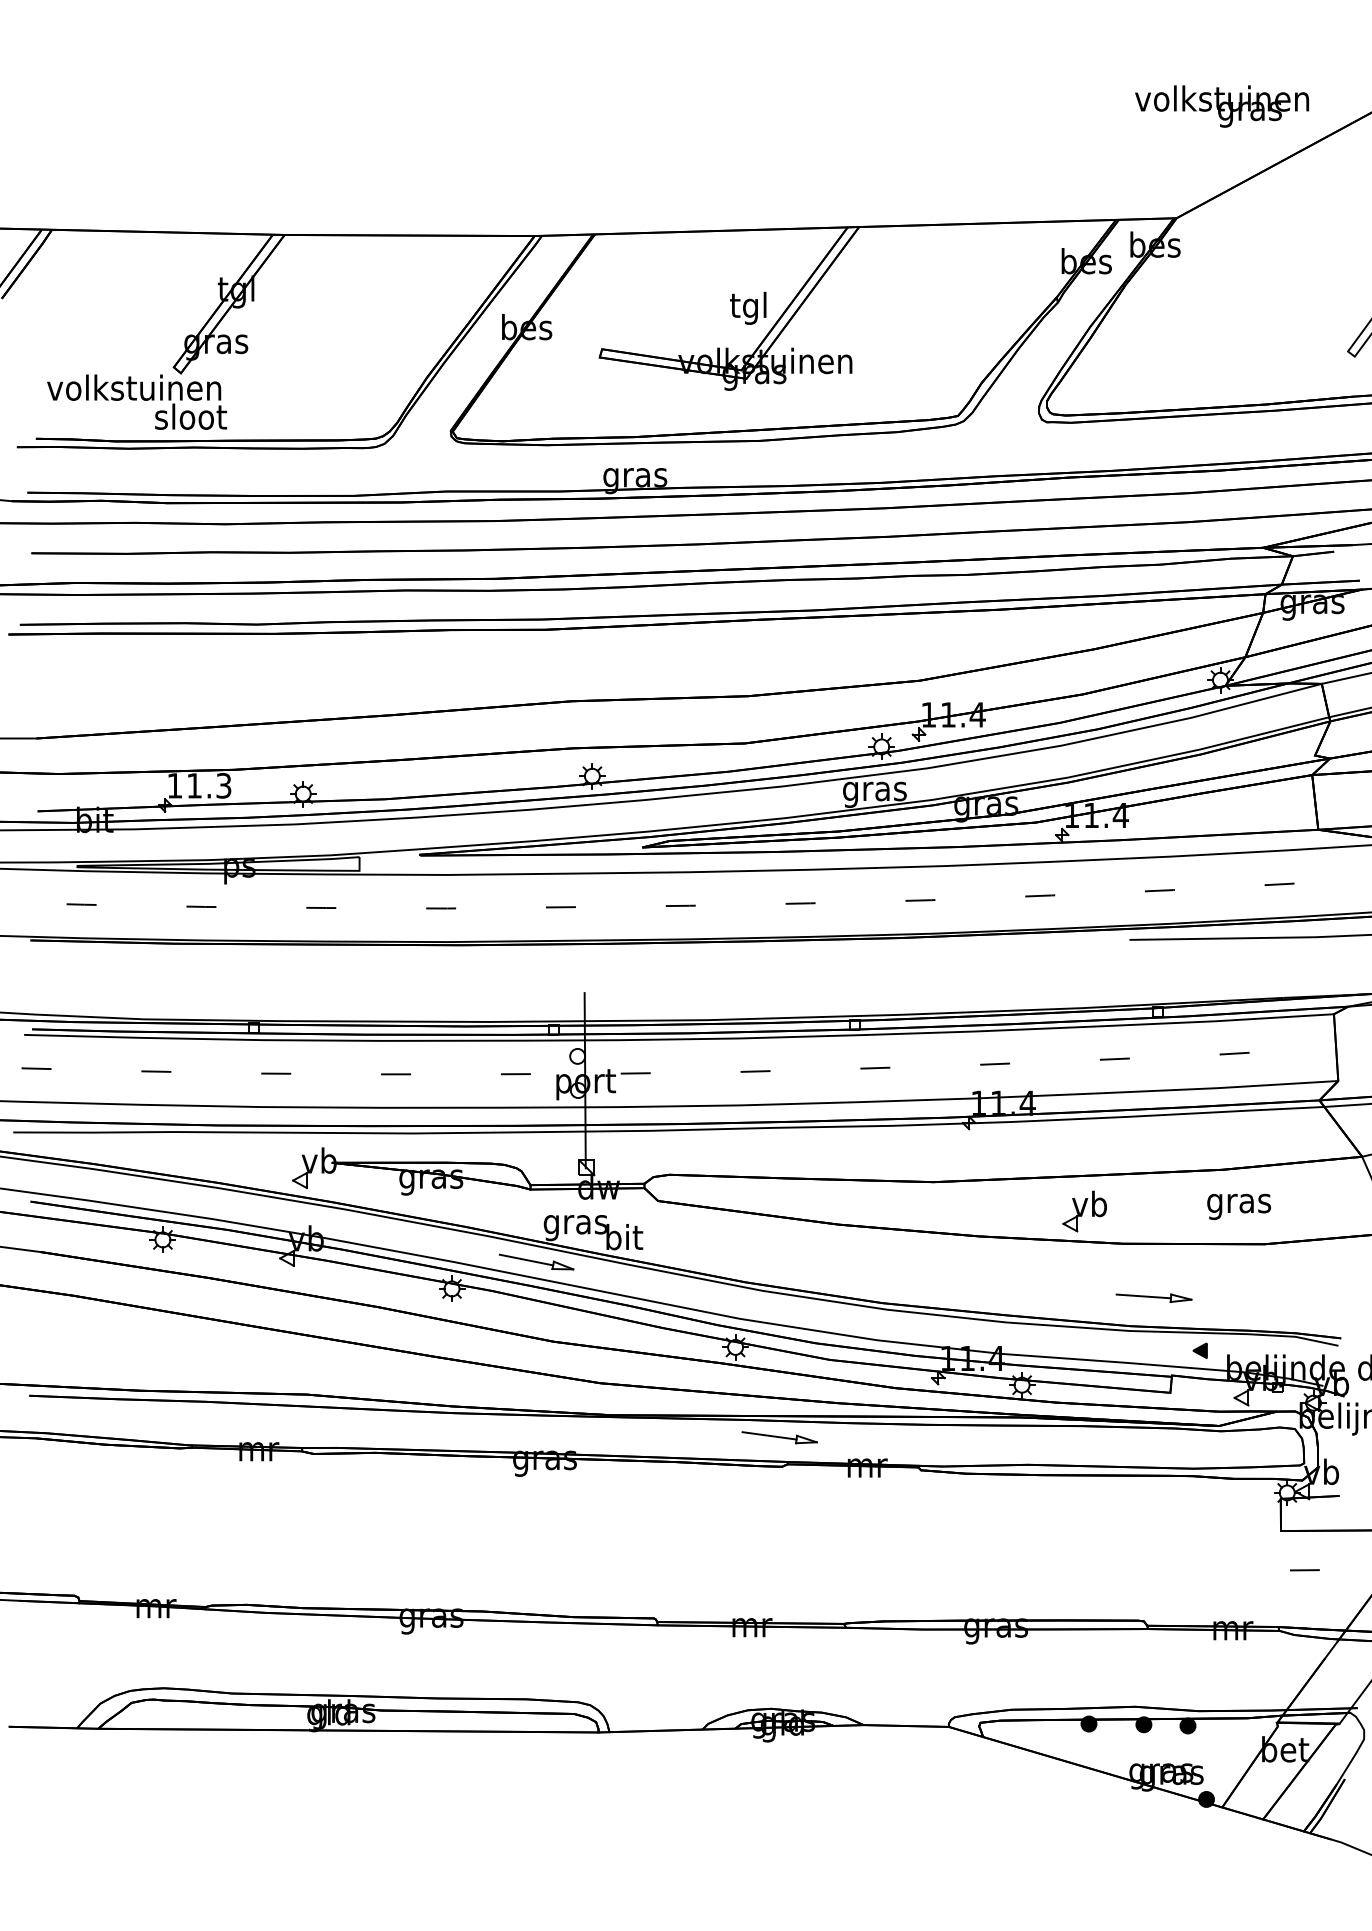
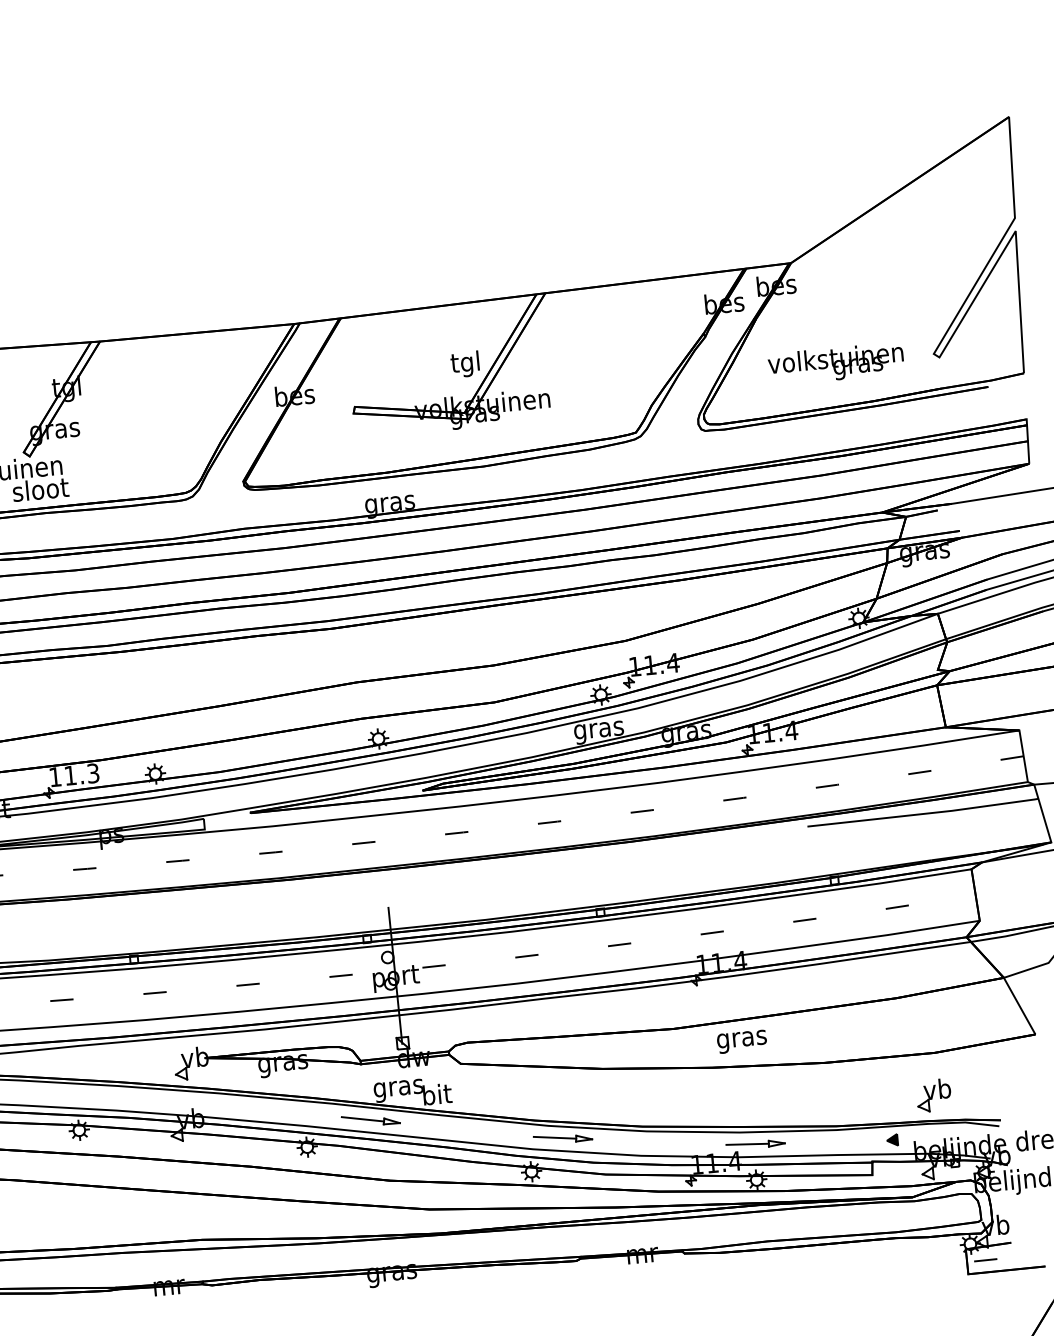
text: (1222, 106) -> (836, 363), moved
text: (1238, 1206) -> (741, 1041), moved
part: (1084, 1211) -> (933, 1095), moved
part: (1153, 1297) -> (755, 1144), moved
part: (779, 1437) -> (562, 1138), moved
line: (1304, 1570) -> (985, 1260), moved

